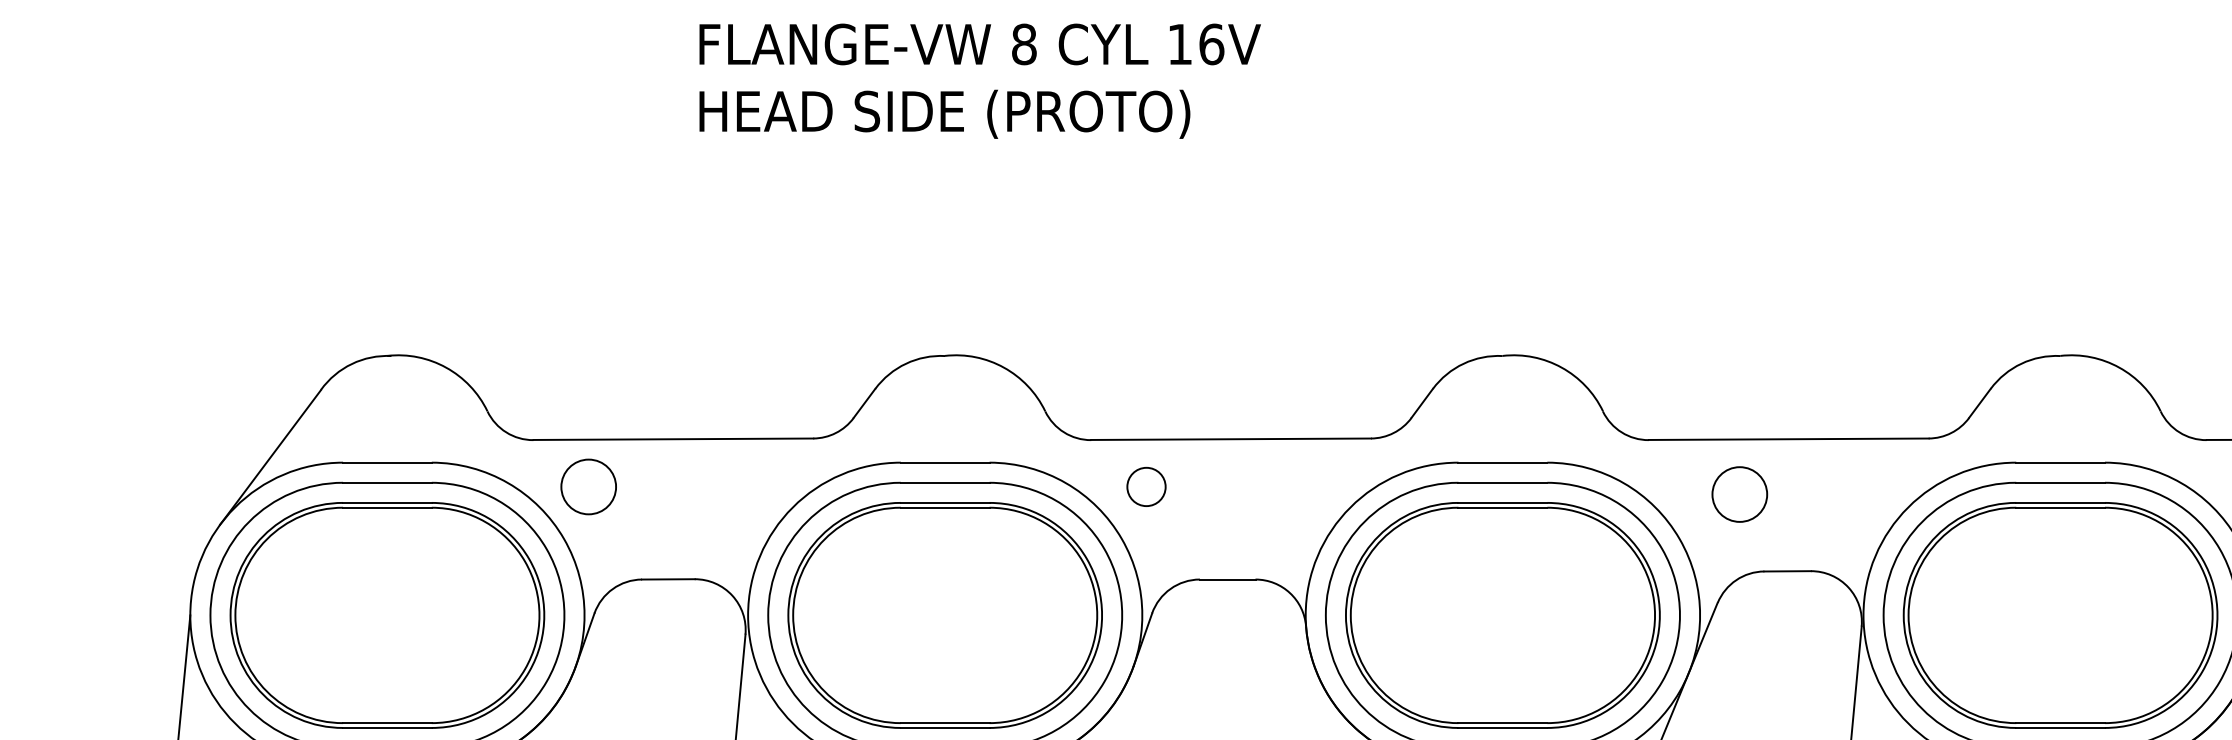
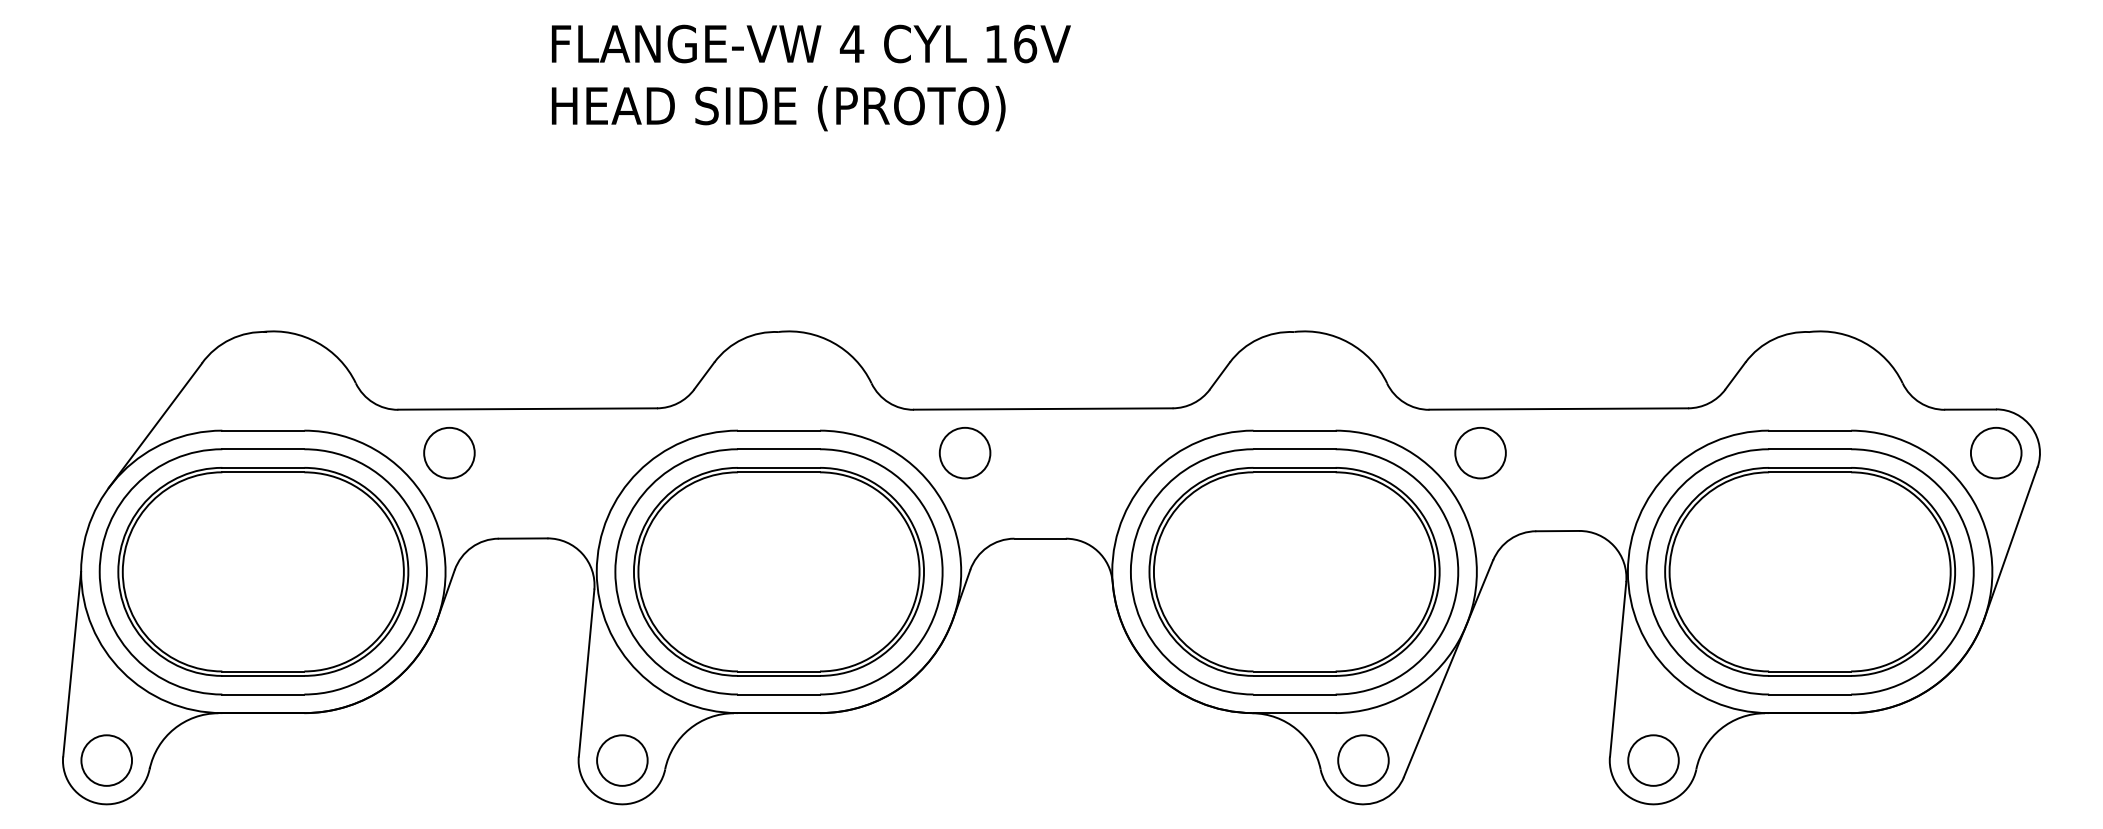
text: (1023, 43) -> (851, 43), 8 -> 4
circle: (1145, 486) -> (964, 452), size x1.43
circle: (1739, 494) -> (1480, 453), moved

